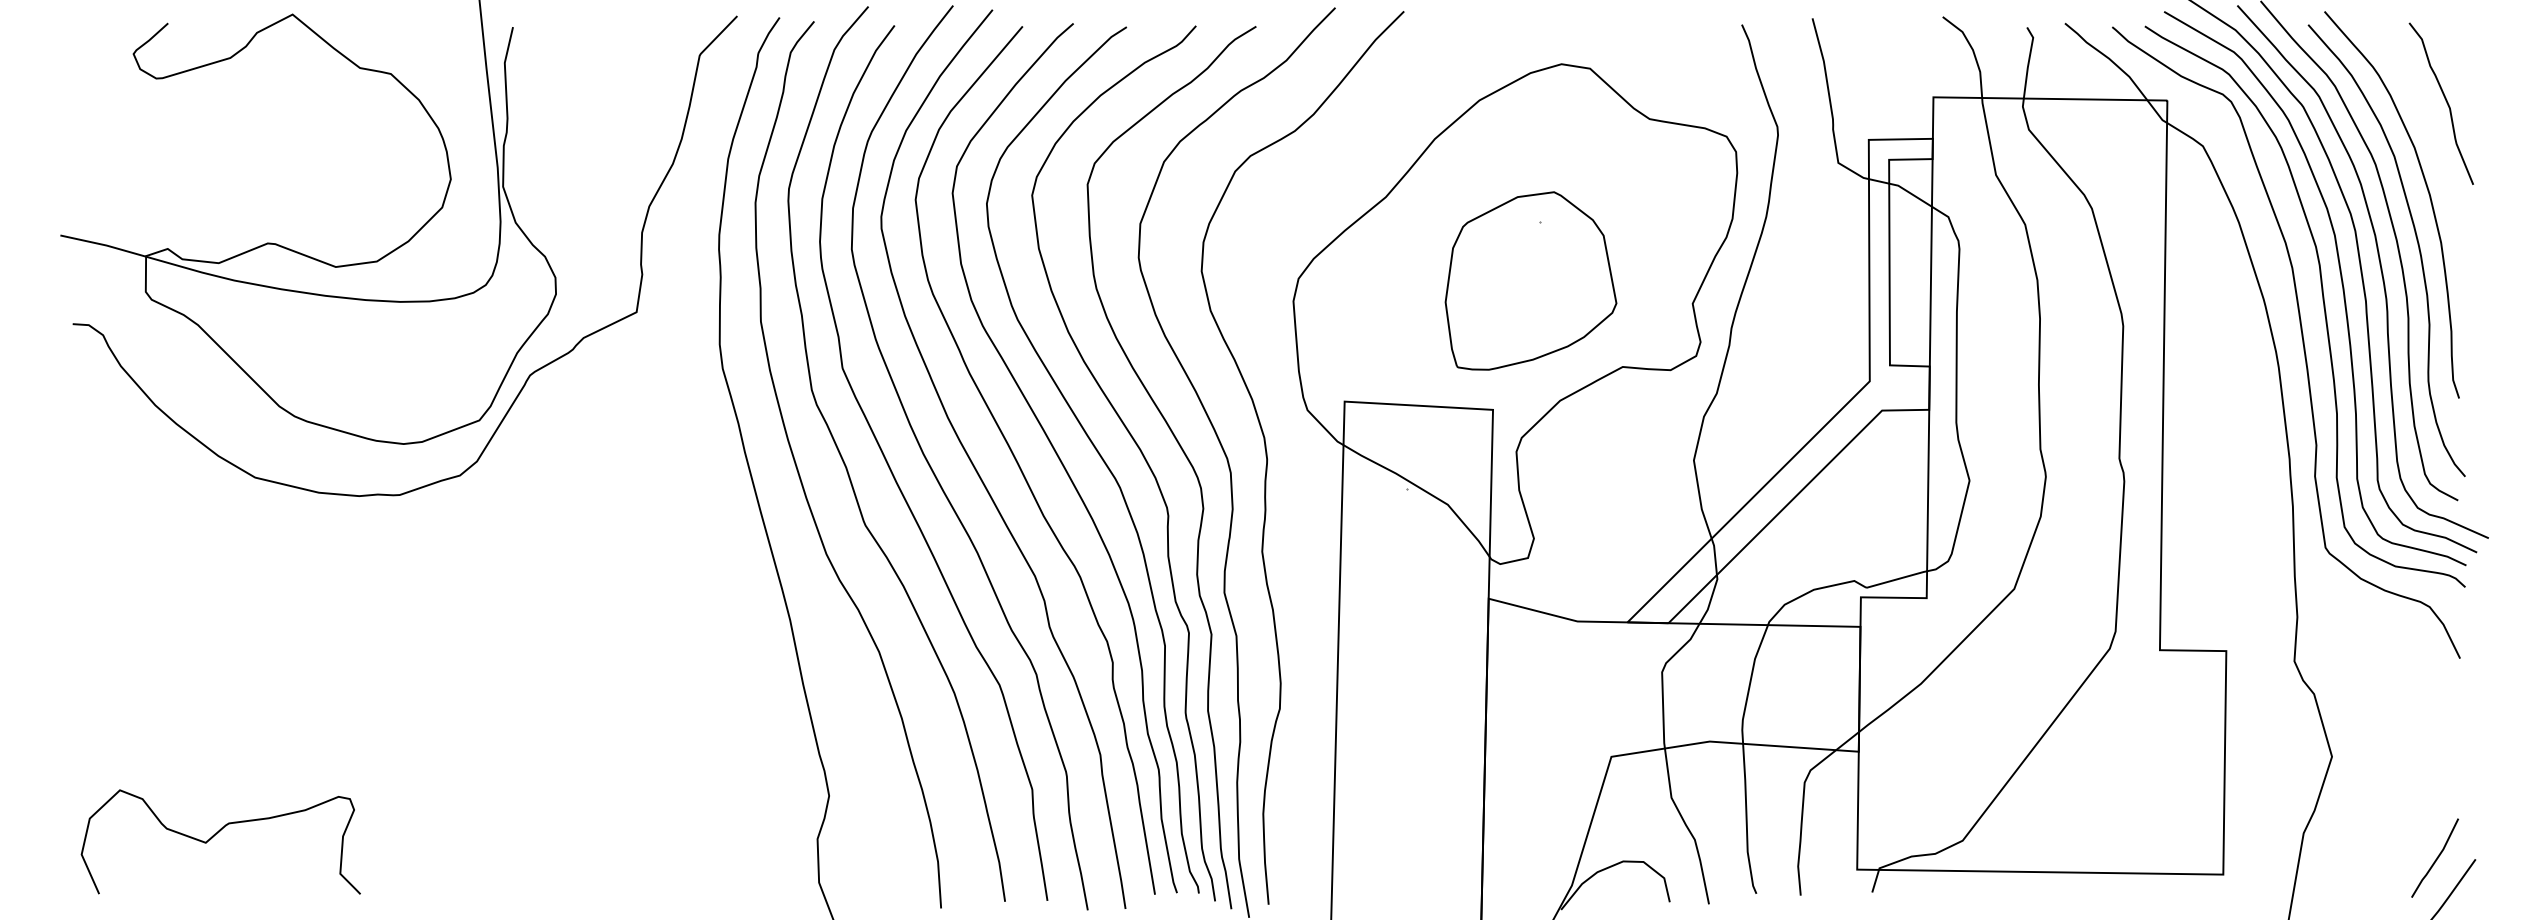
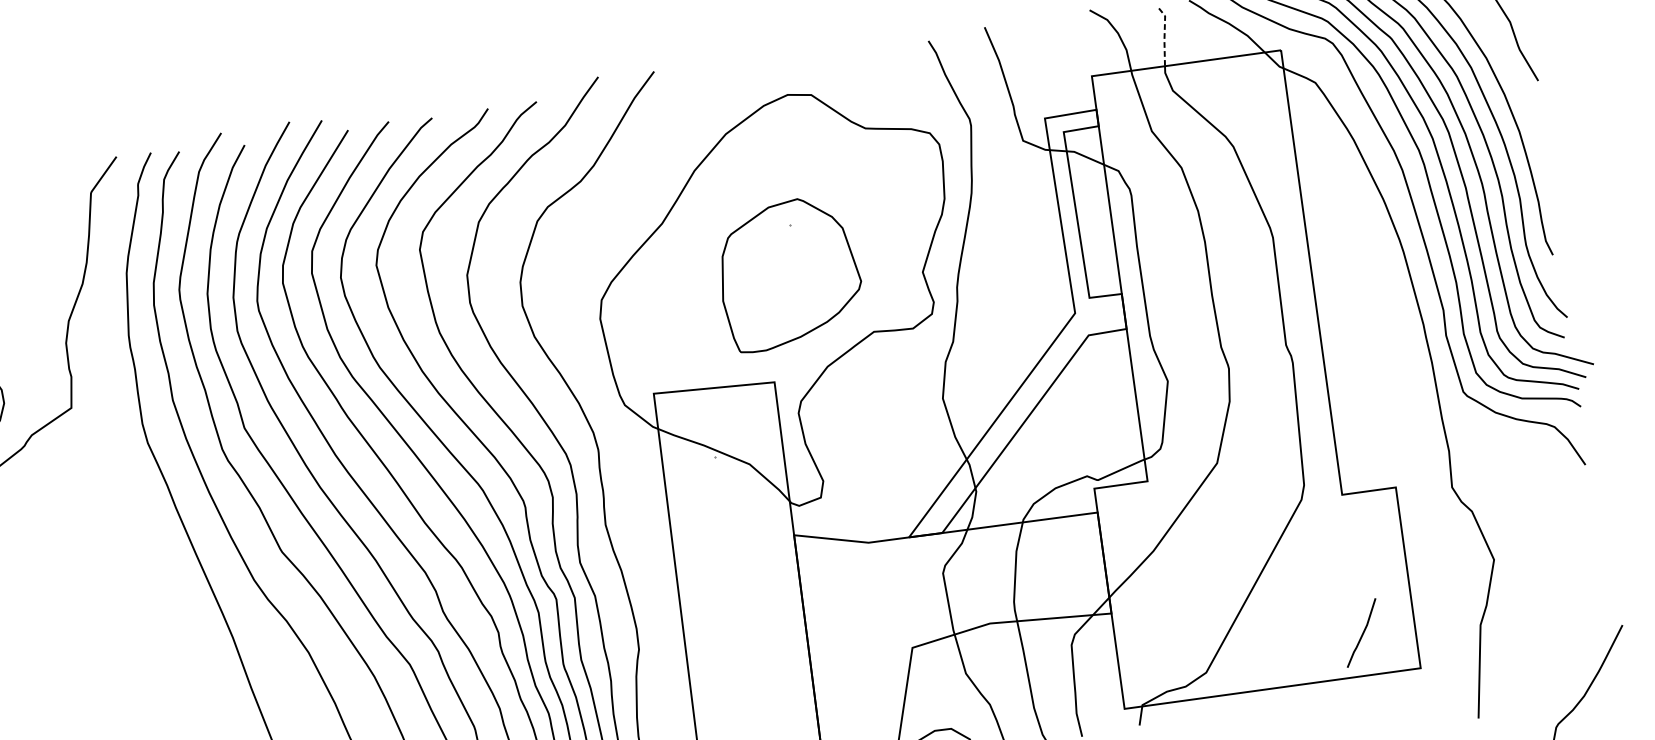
line: (2028, 62) -> (1164, 36), solid -> dashed
line: (2436, 857) -> (1362, 632), moved

